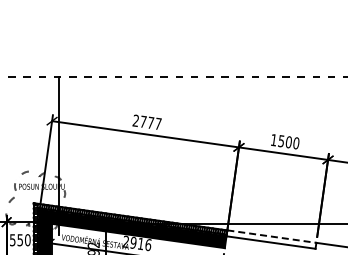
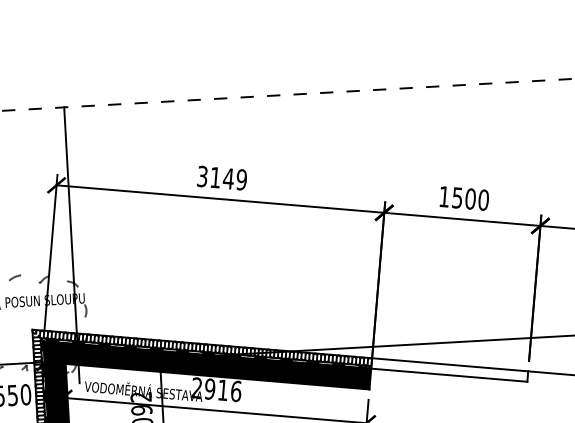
text: (146, 122) -> (220, 178), 2777 -> 3149
line: (271, 236) -> (449, 364), dashed -> solid

